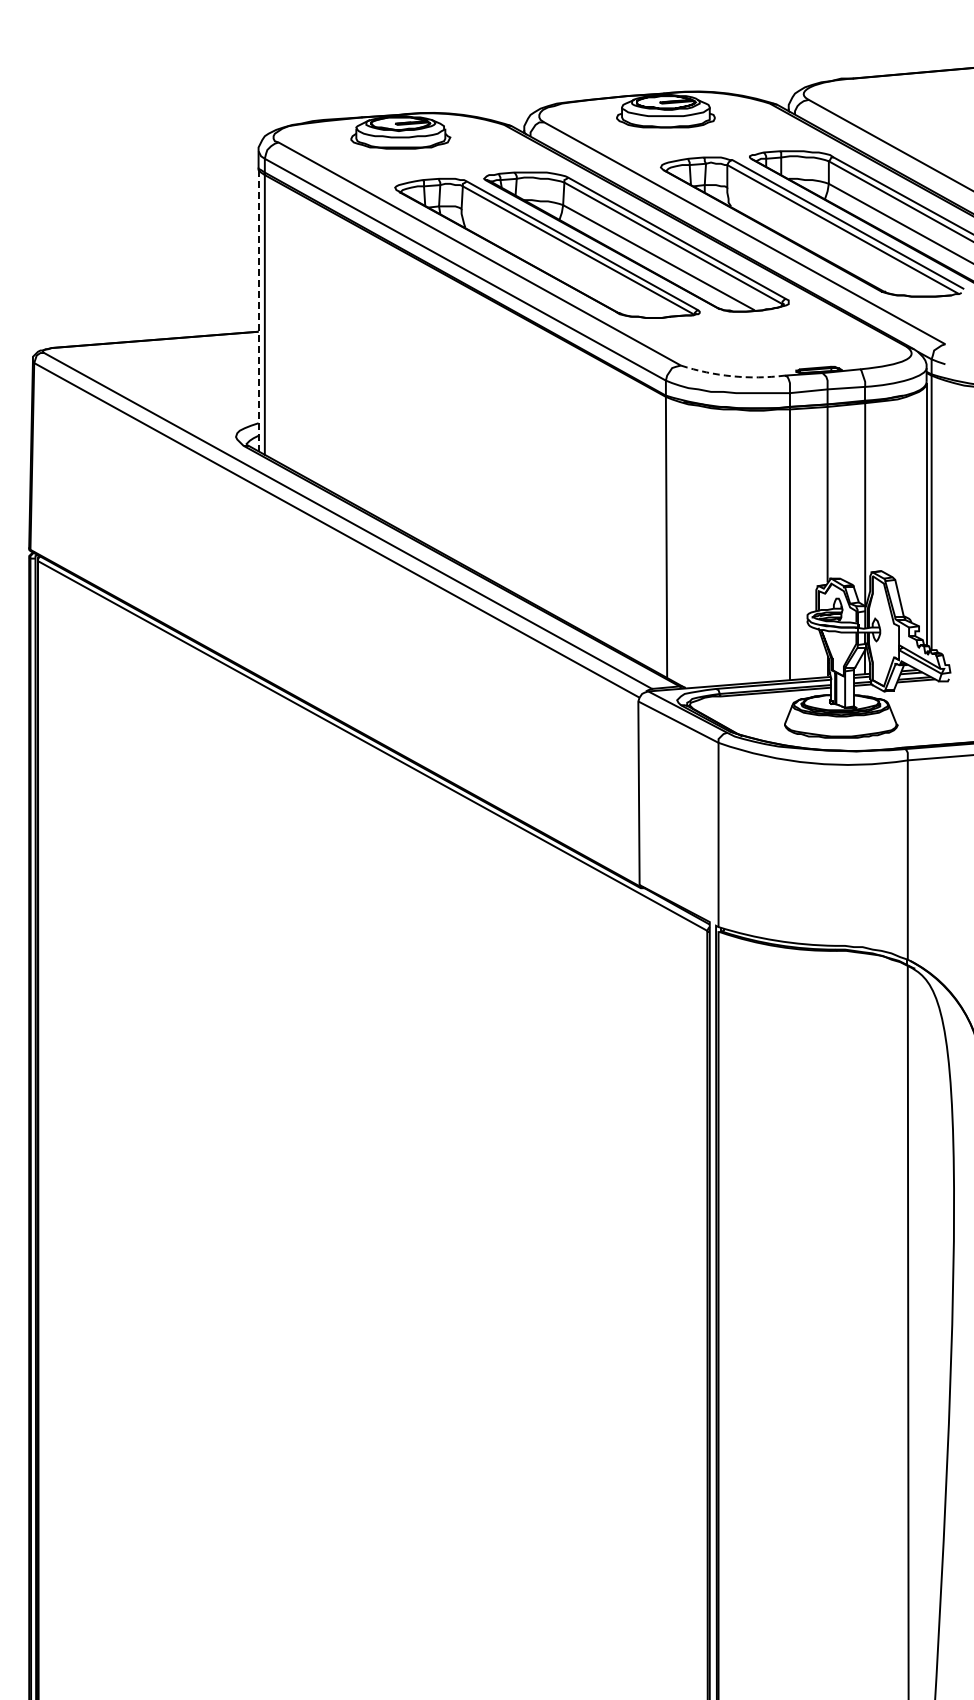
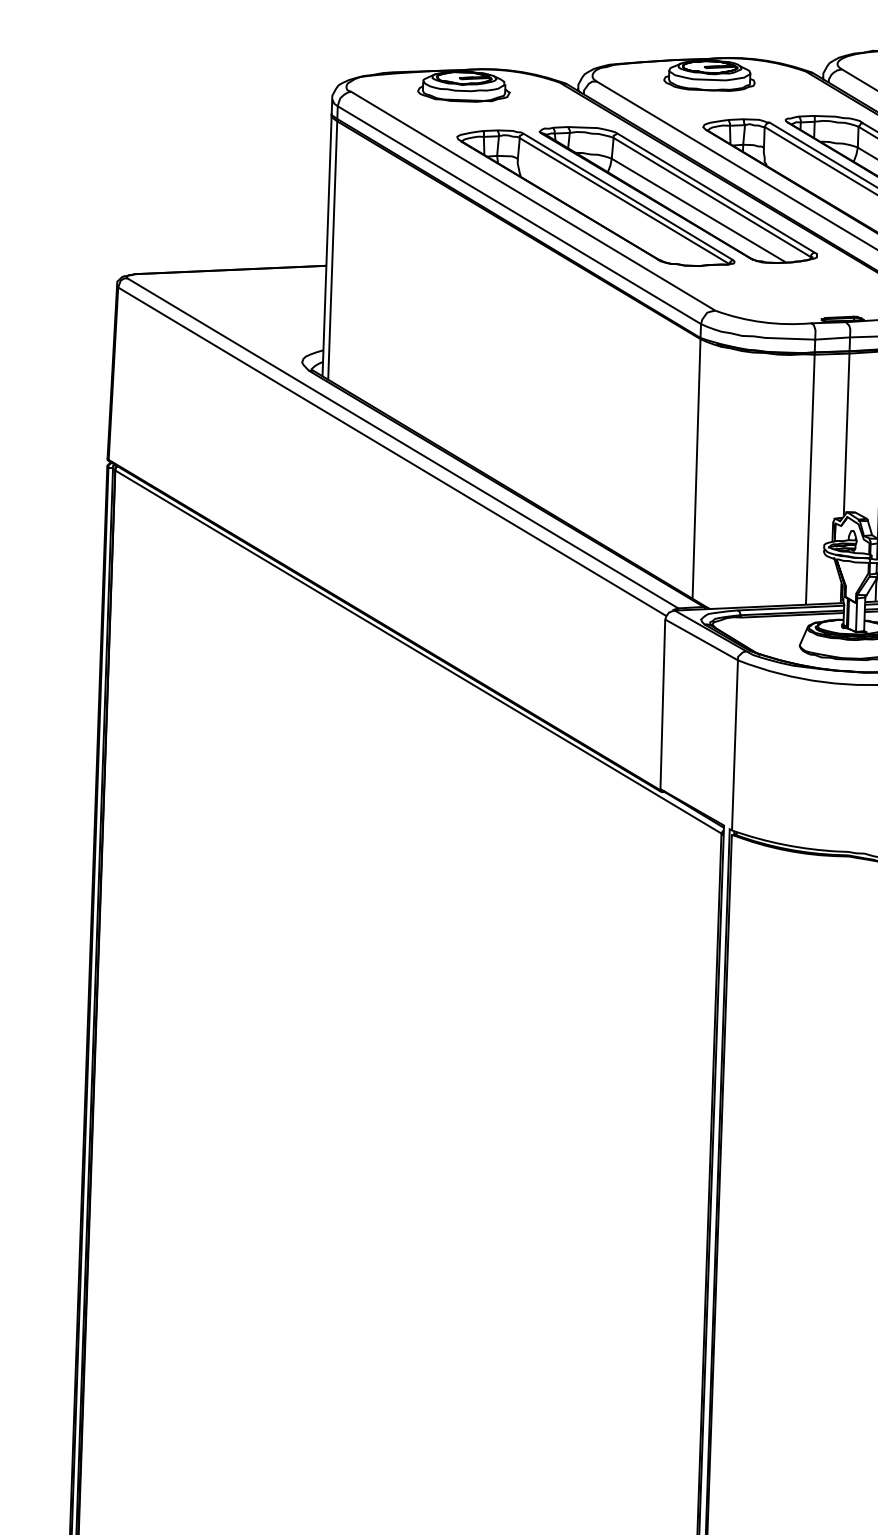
line: (258, 308) -> (327, 244), dashed -> solid
arc: (732, 376) -> (762, 322), dashed -> solid

